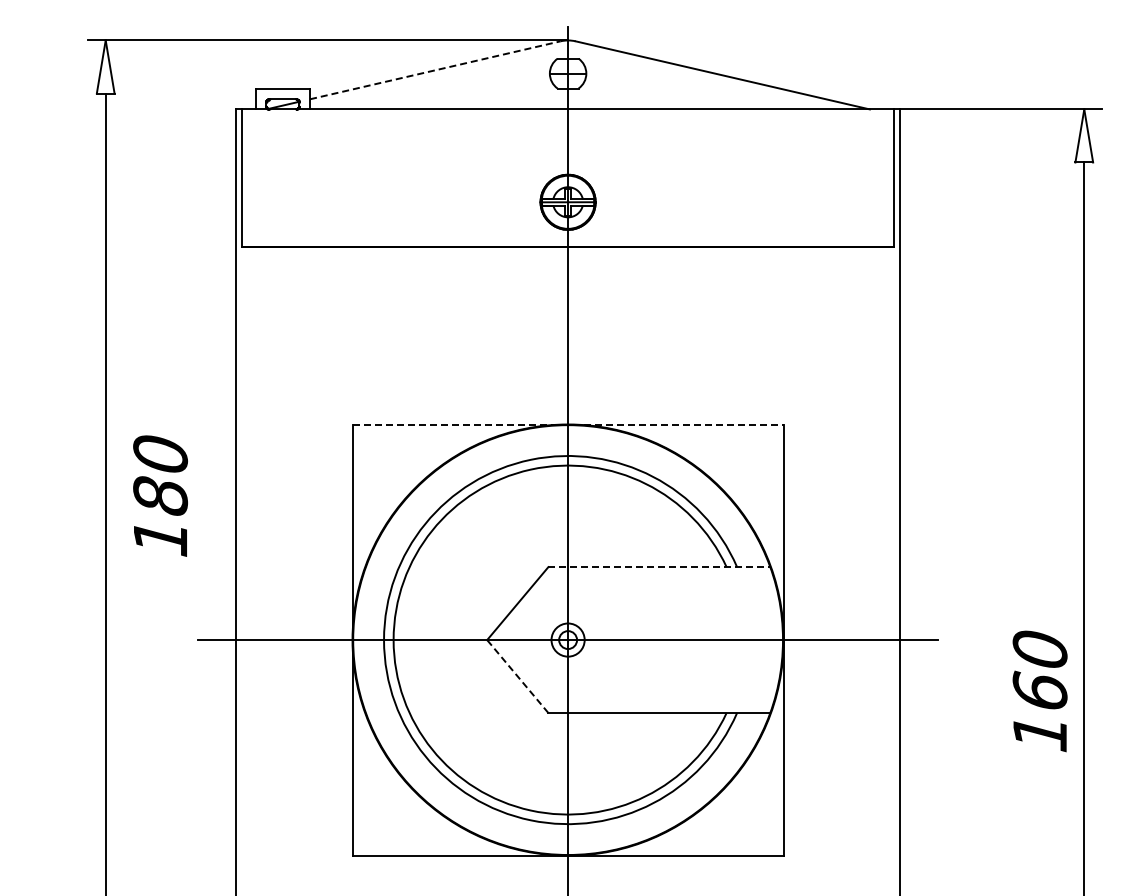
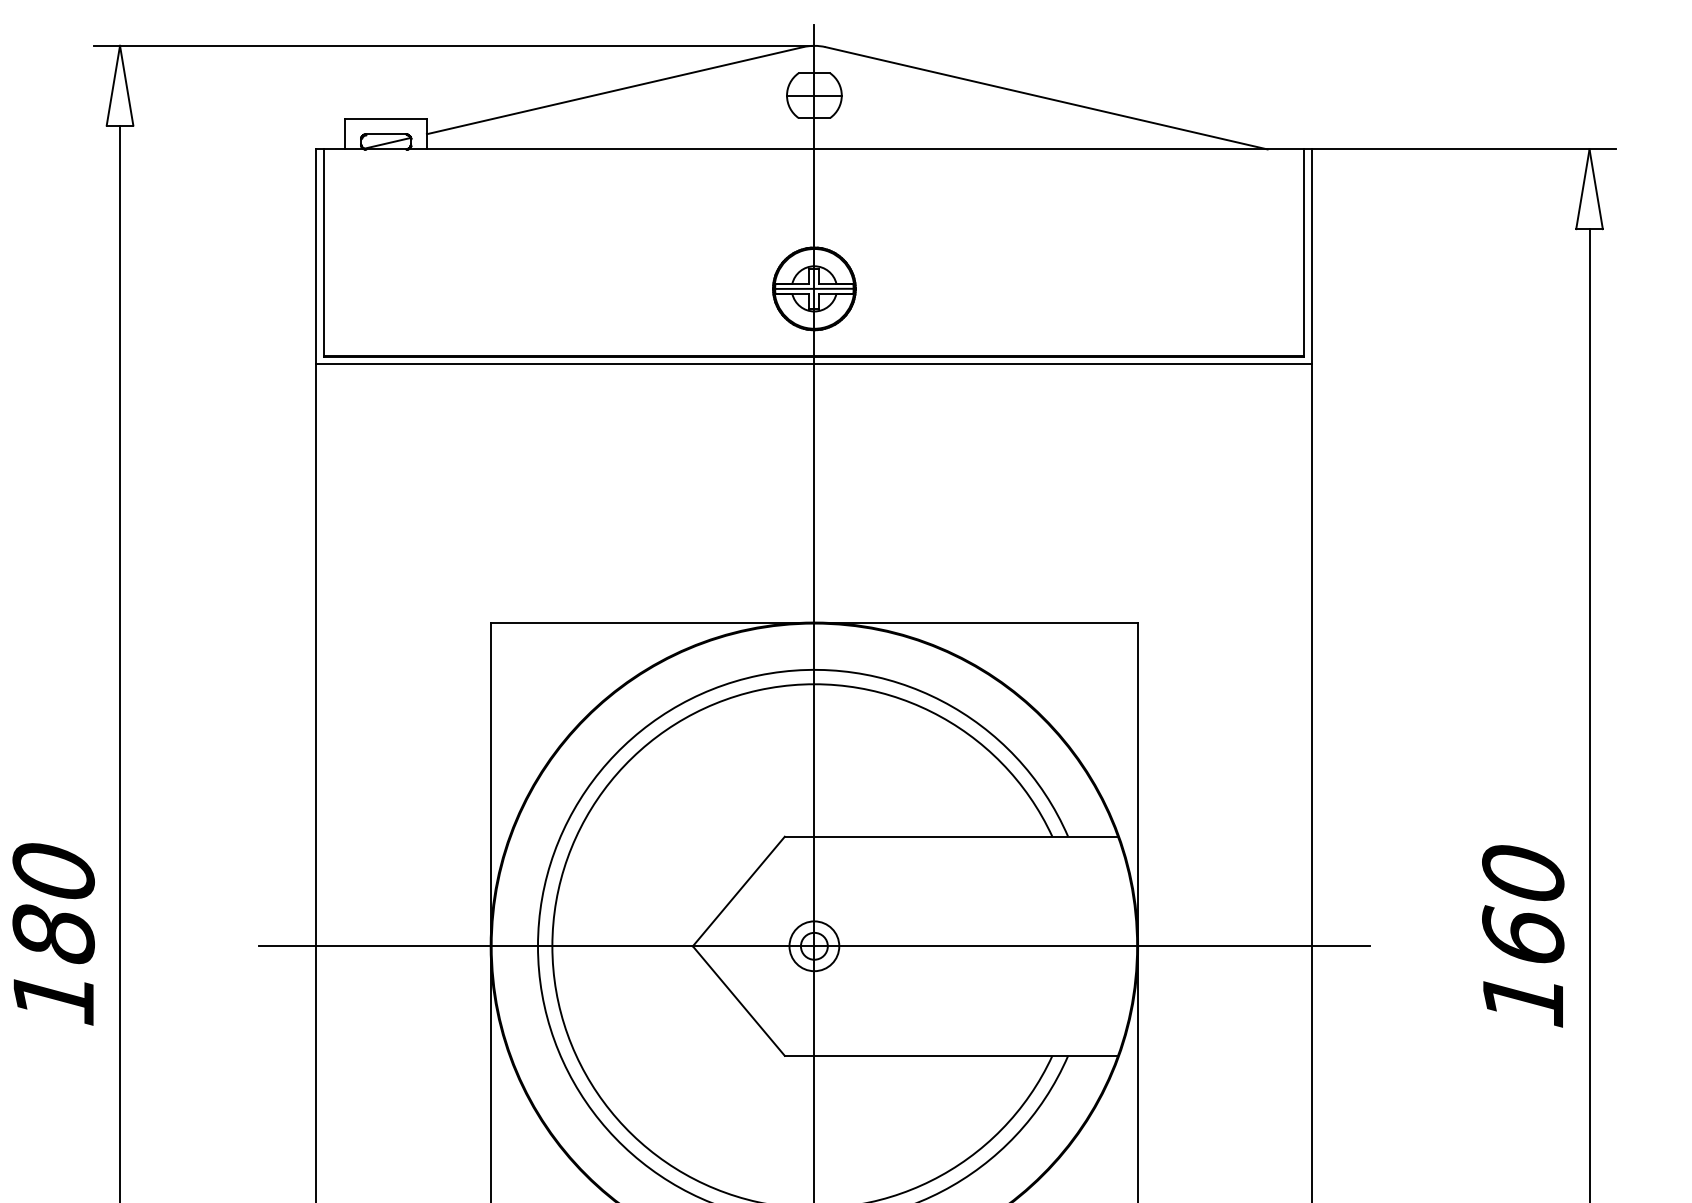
line: (435, 70) -> (615, 90), dashed -> solid
line: (567, 252) -> (813, 364), added
line: (568, 424) -> (814, 622), dashed -> solid
text: (160, 495) -> (53, 933), moved
line: (659, 567) -> (951, 837), dashed -> solid
line: (517, 676) -> (738, 1000), dashed -> solid
text: (1039, 691) -> (1522, 936), moved

